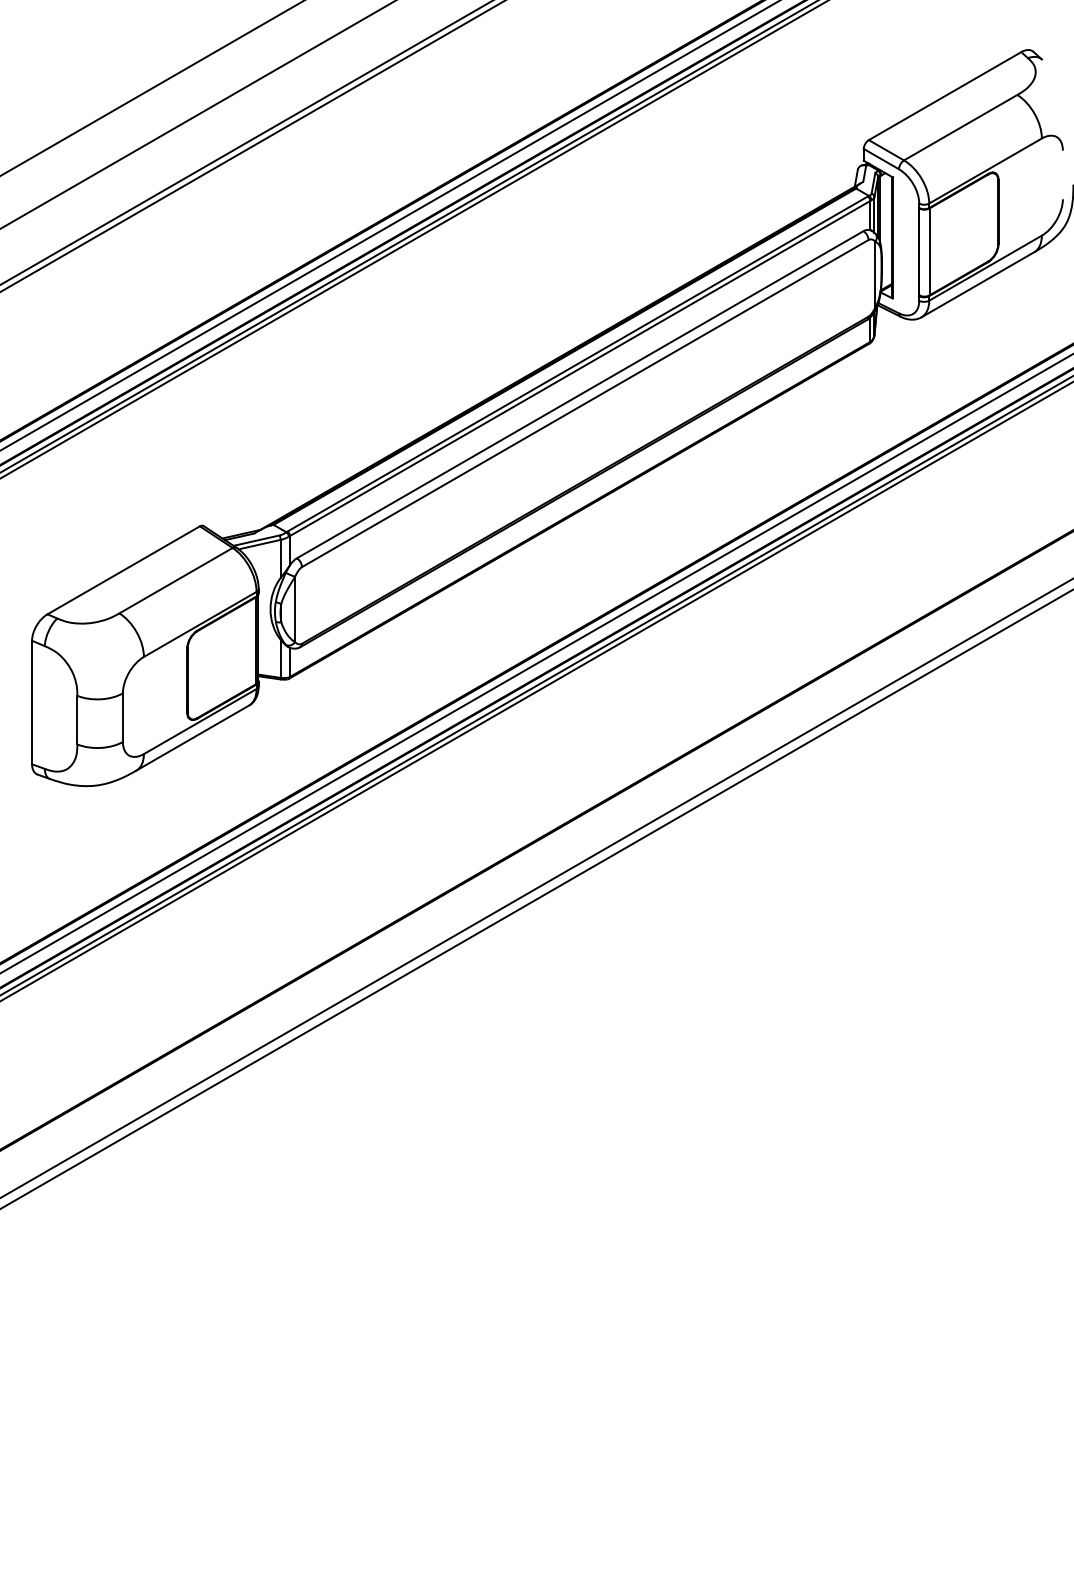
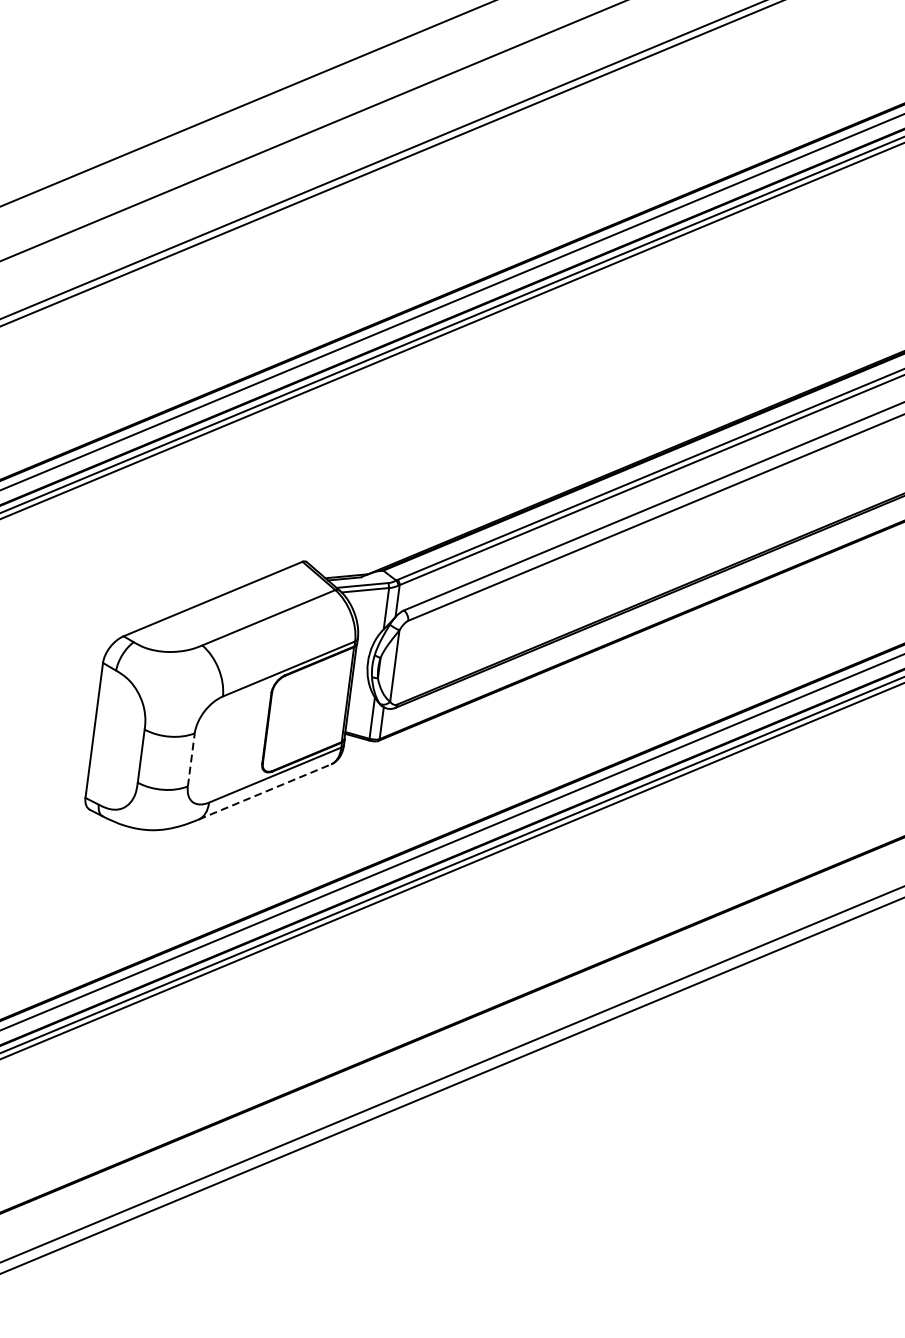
line: (122, 717) -> (190, 759), solid -> dashed
line: (193, 737) -> (265, 791), solid -> dashed

